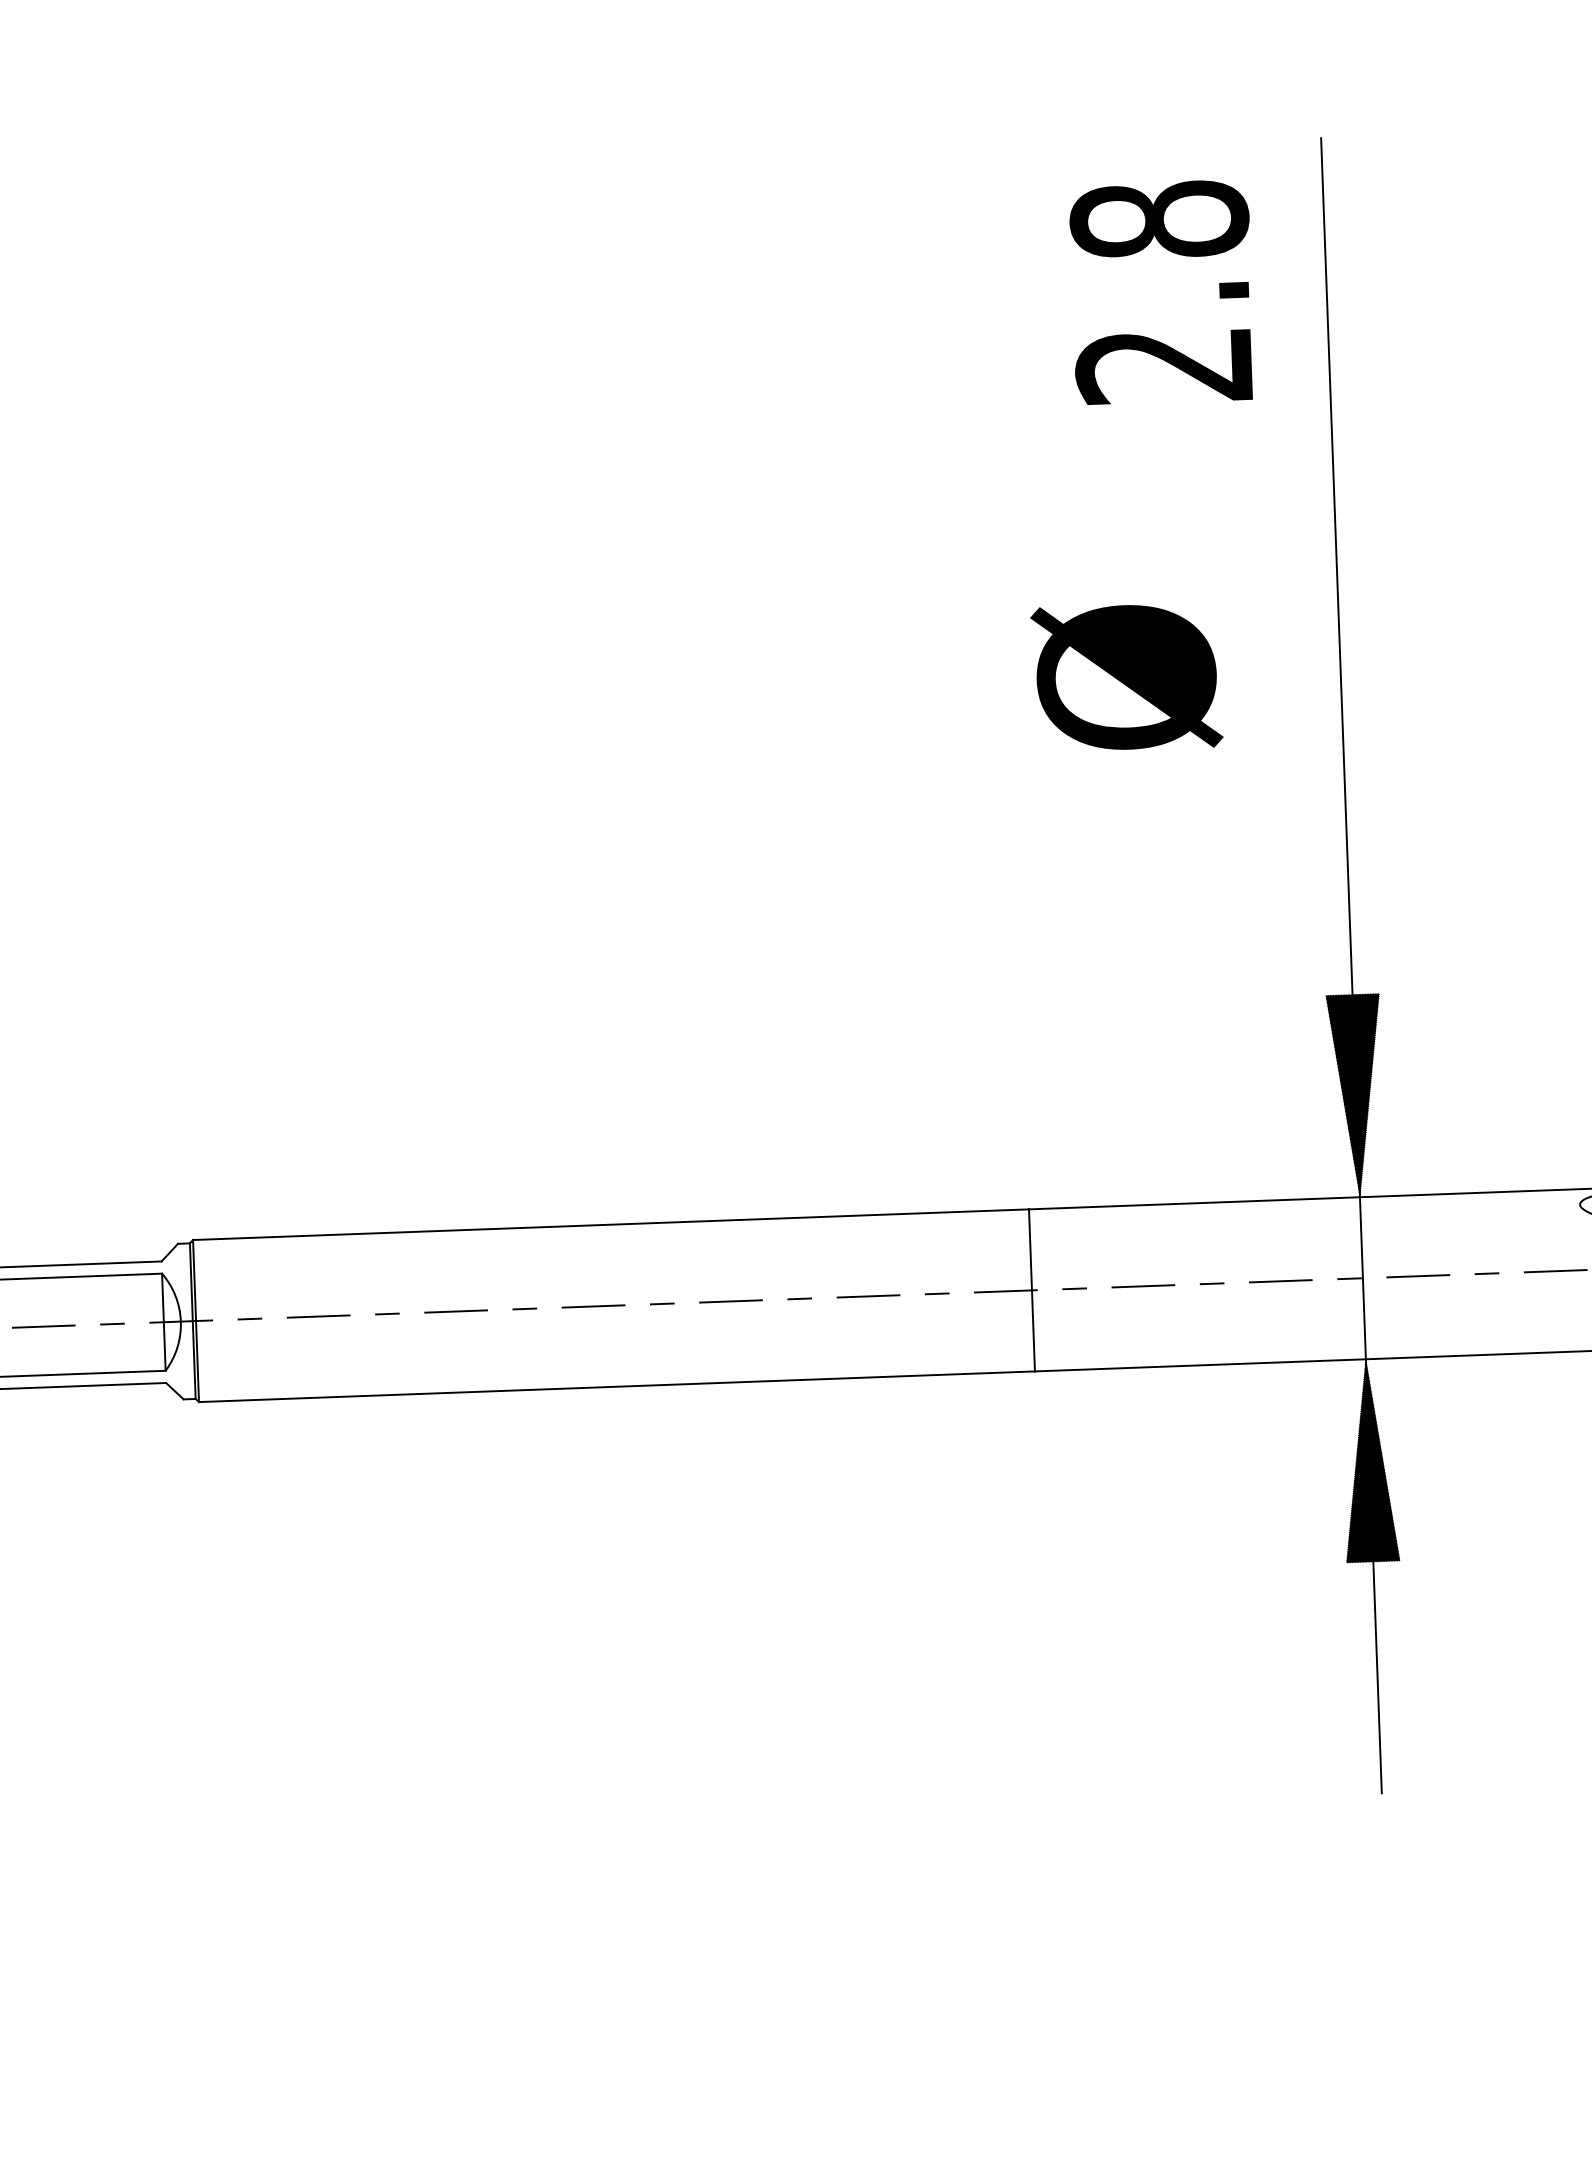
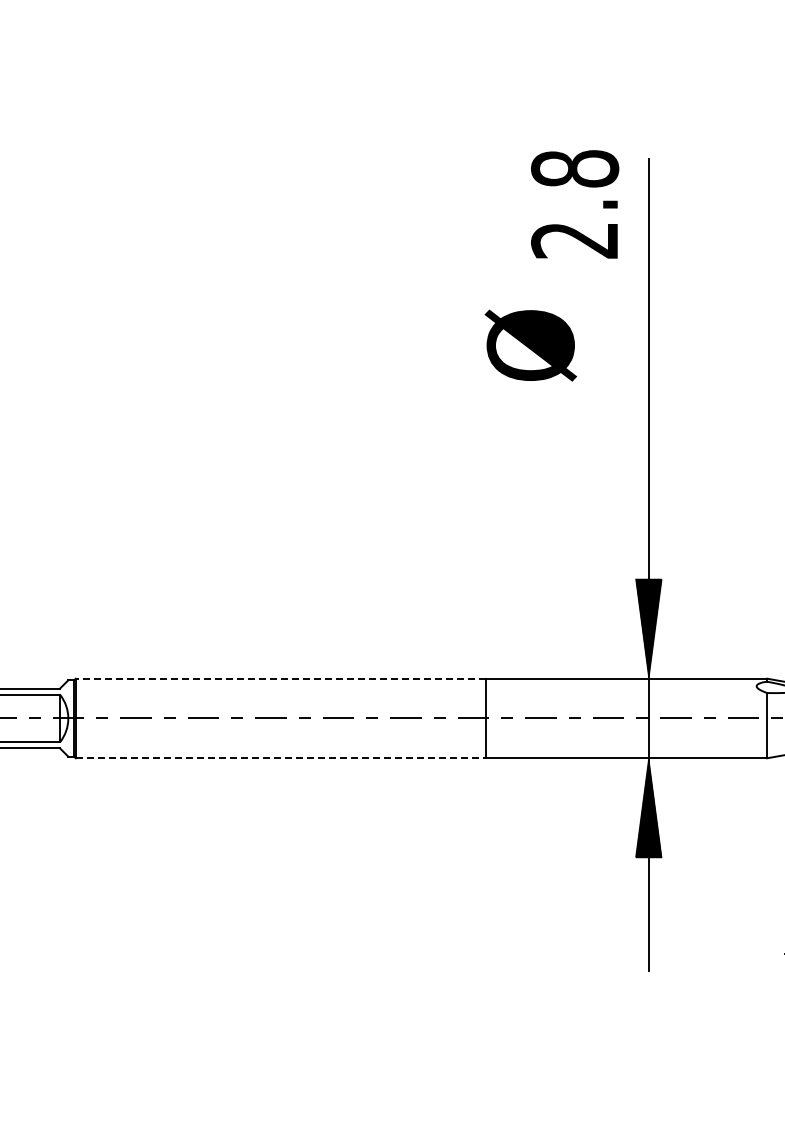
text: (1162, 292) -> (575, 204), moved
text: (1126, 677) -> (530, 345), moved
line: (609, 1224) -> (280, 678), solid -> dashed
line: (617, 1387) -> (281, 758), solid -> dashed

